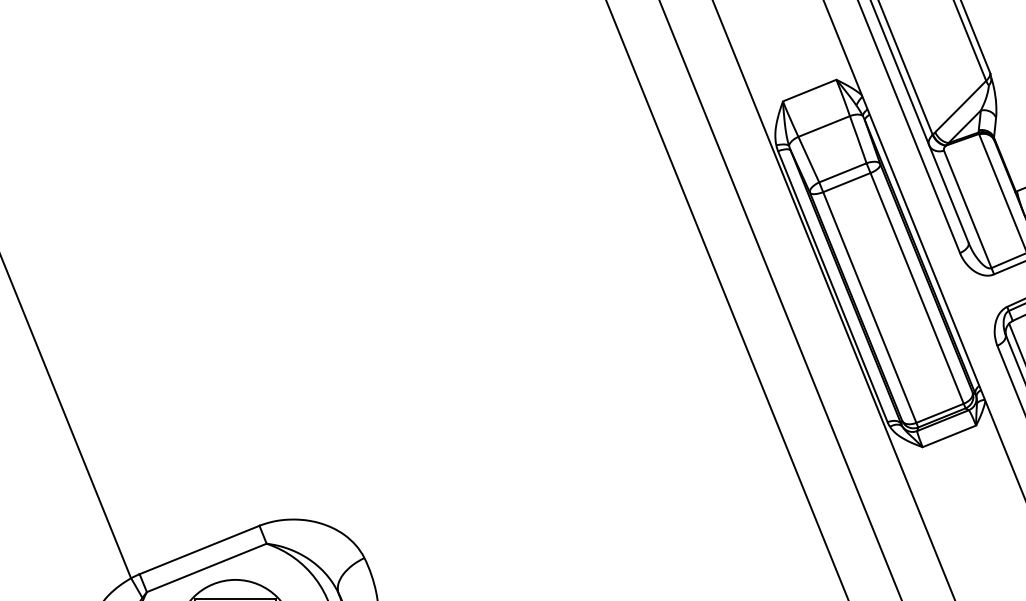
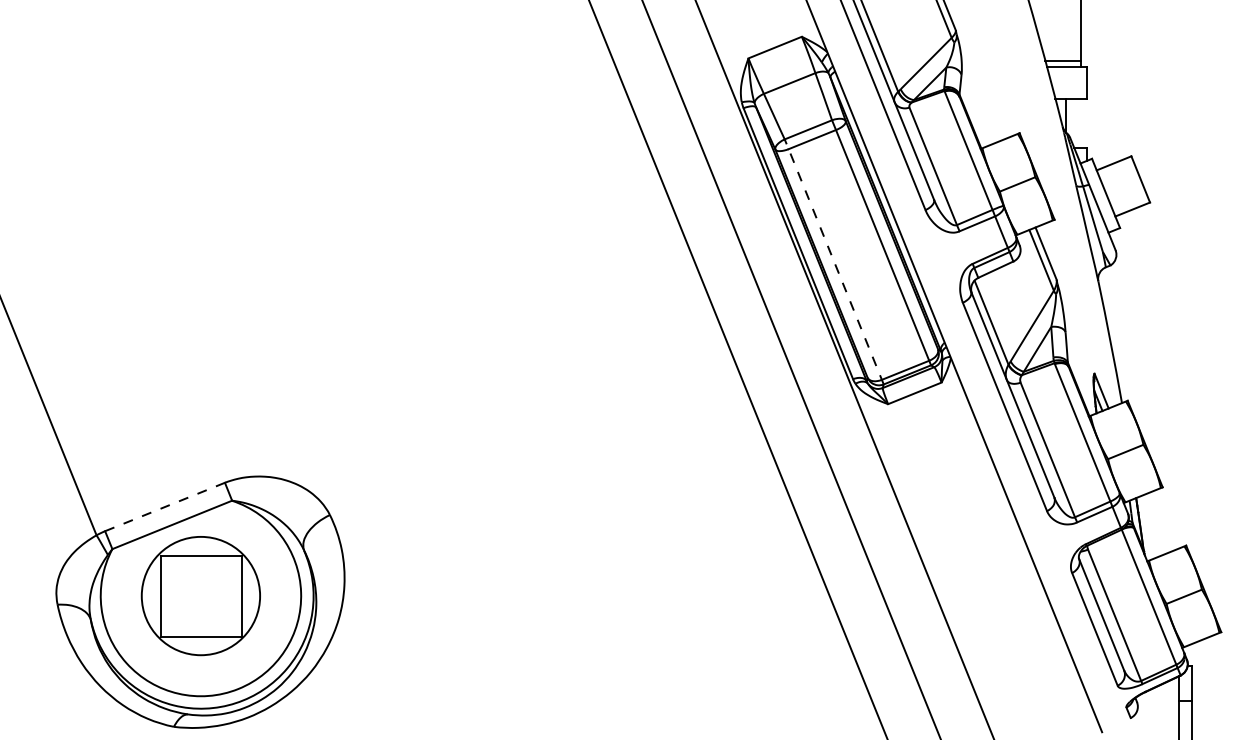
line: (869, 304) -> (834, 261), solid -> dashed
line: (200, 549) -> (165, 506), solid -> dashed

